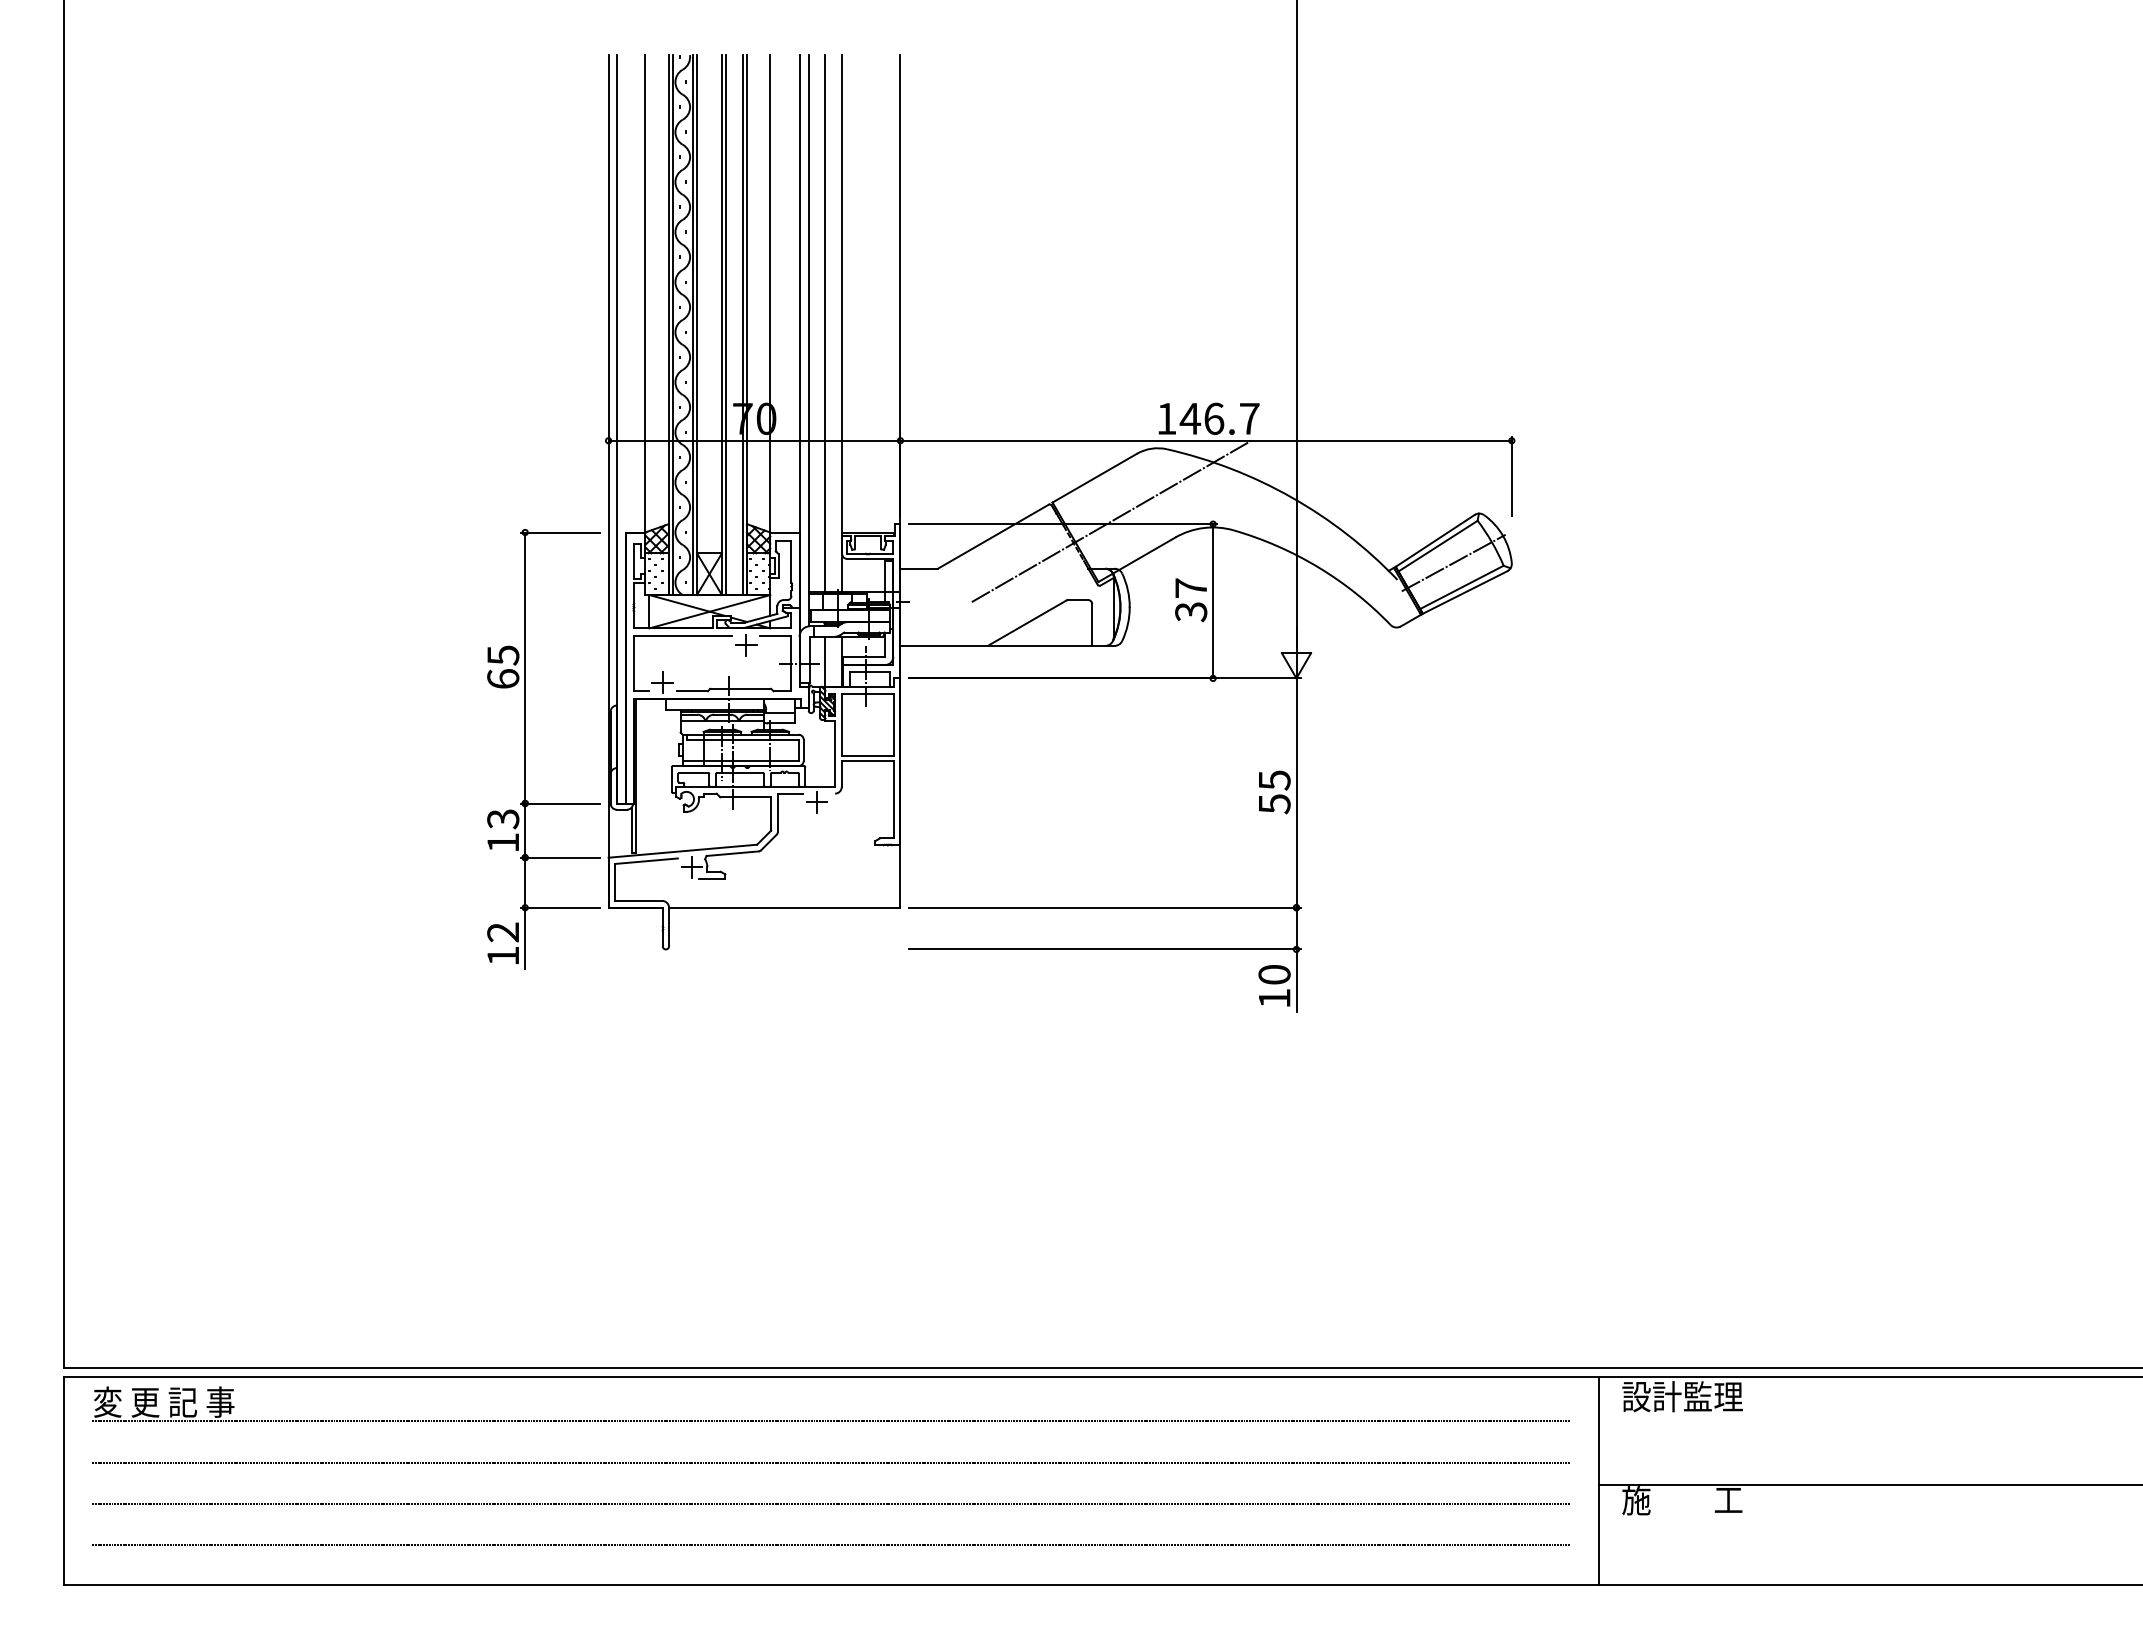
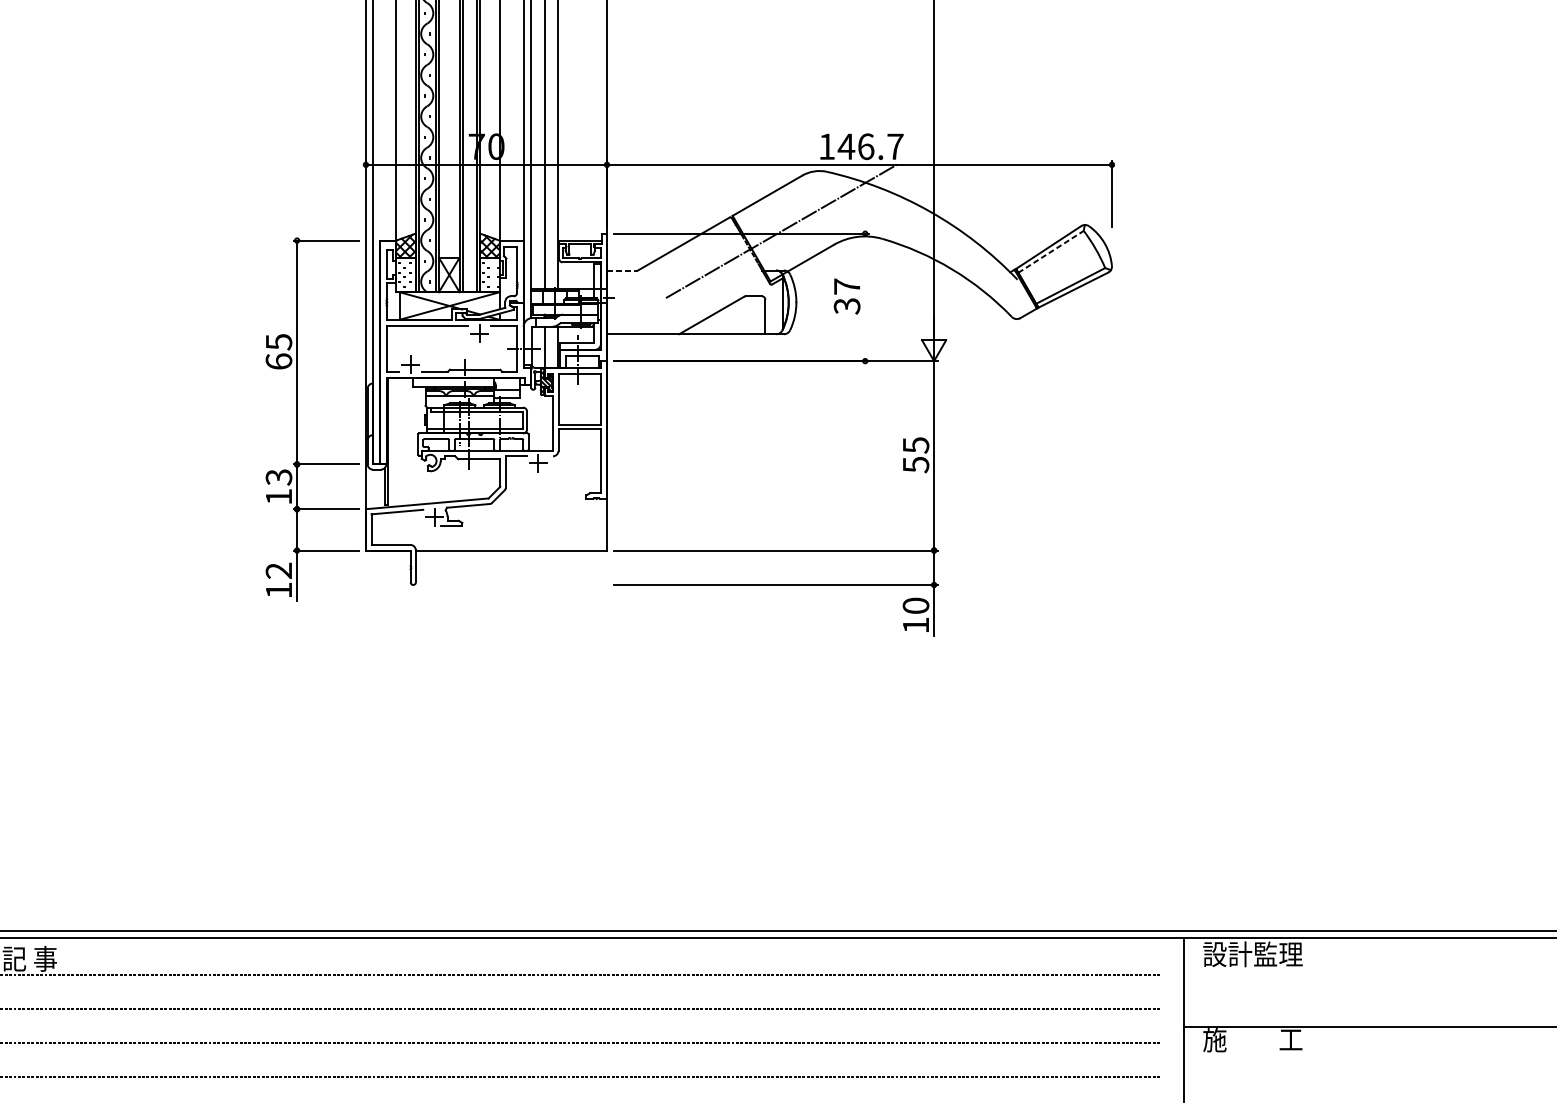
line: (1438, 545) -> (1051, 251), solid -> dashed
line: (1453, 562) -> (1063, 265), removed
line: (919, 568) -> (622, 270), solid -> dashed
line: (1213, 601) -> (865, 297), removed

